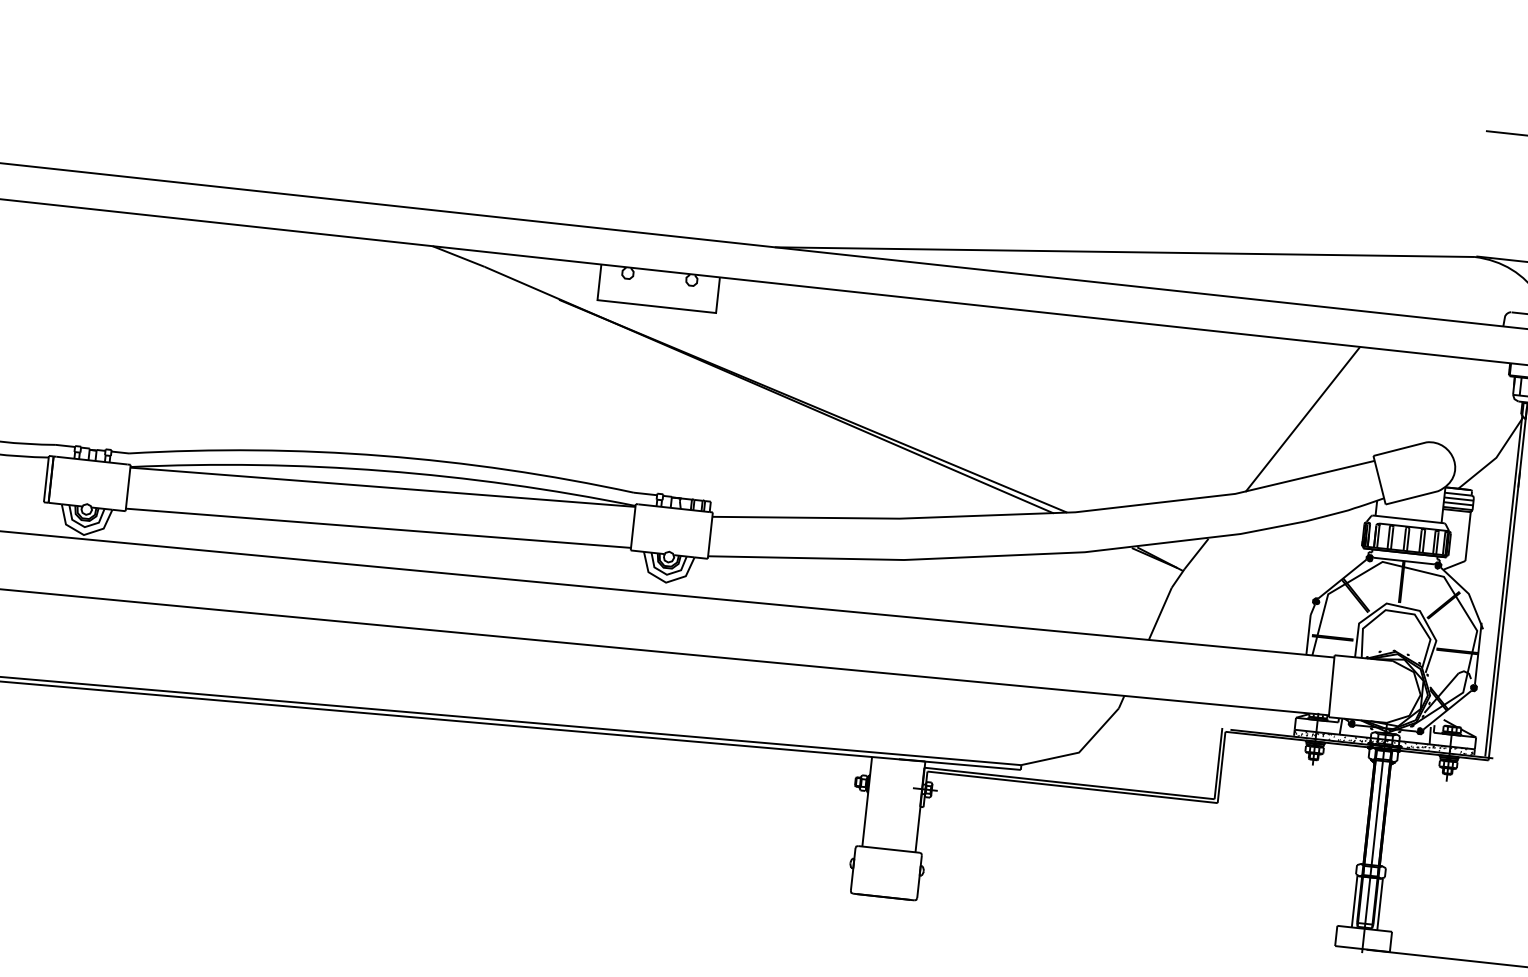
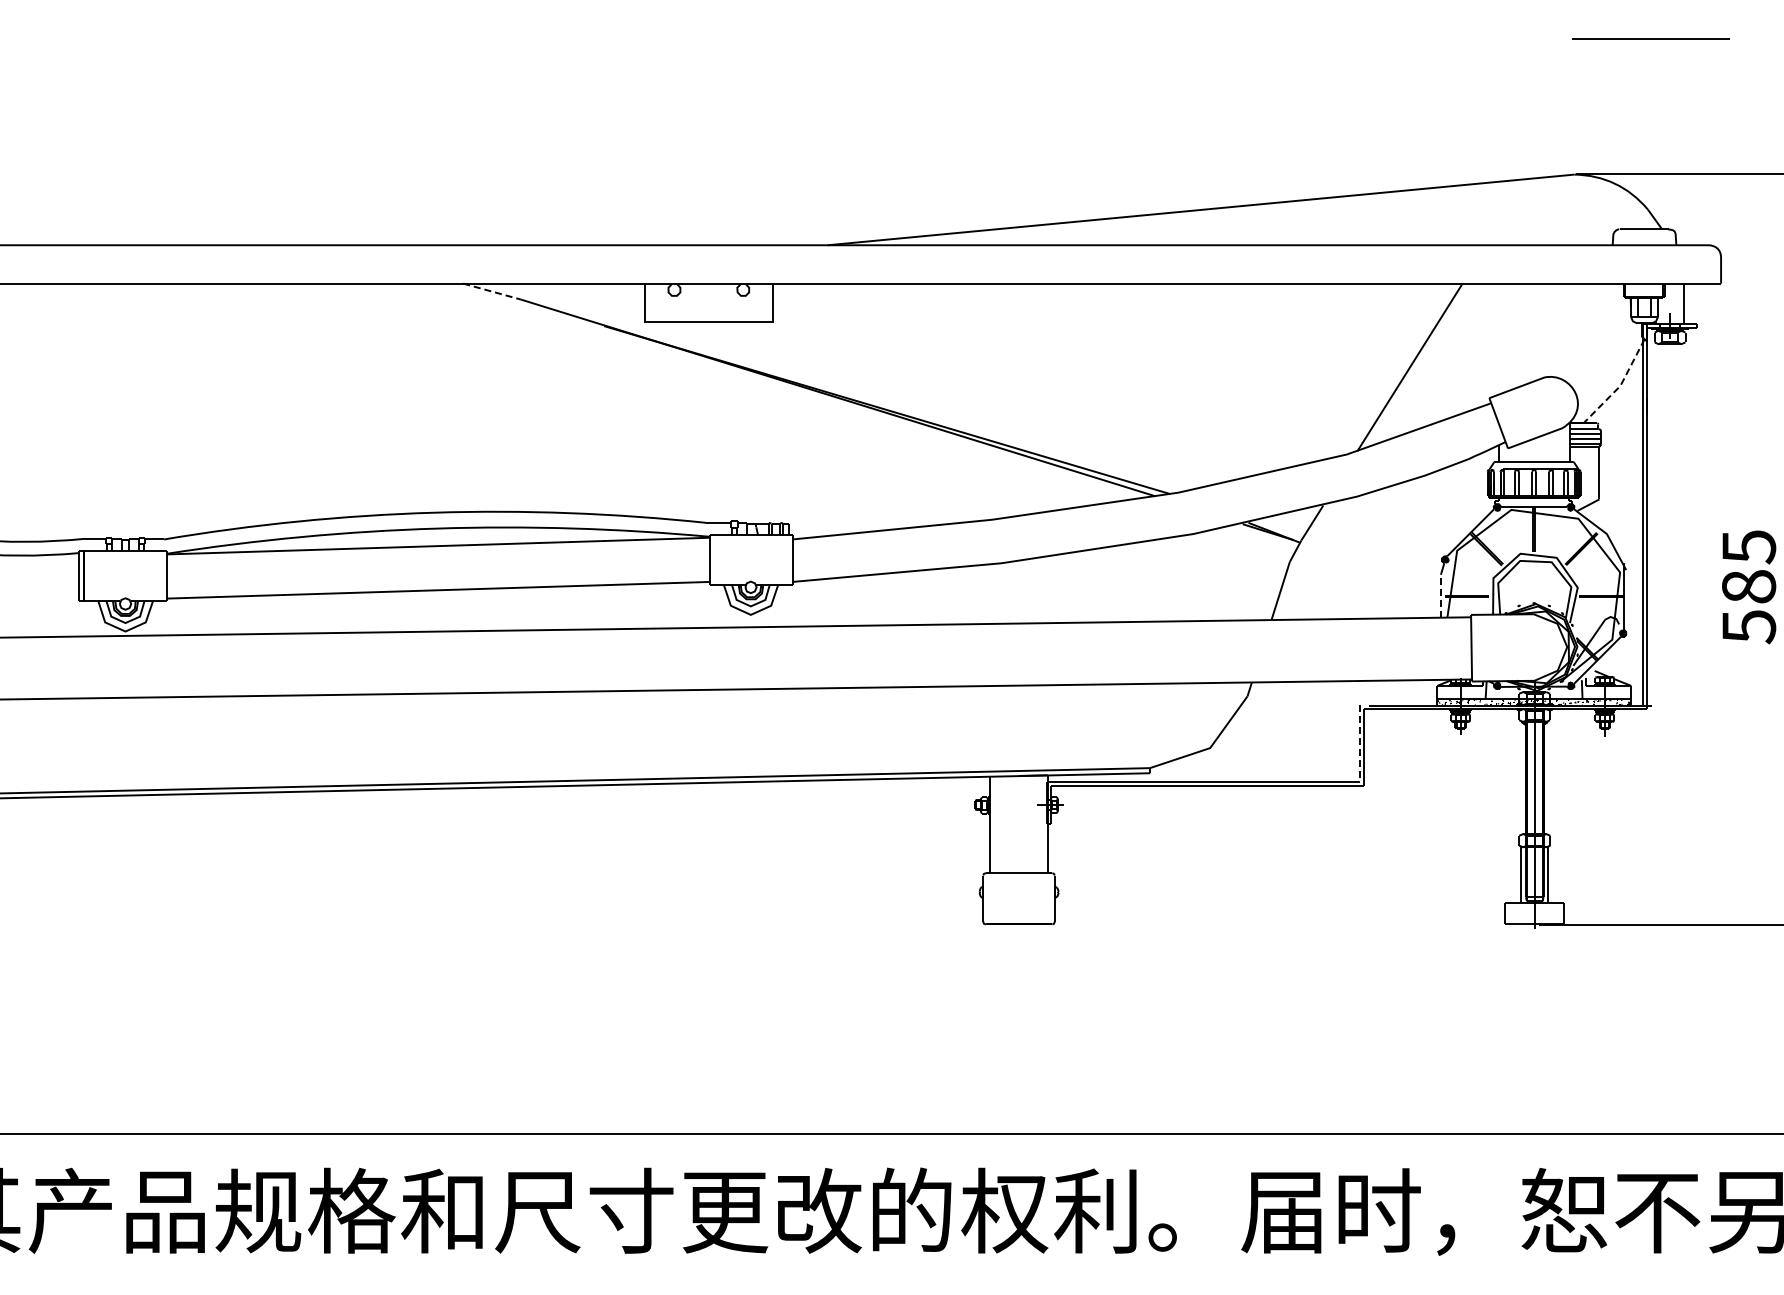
line: (458, 256) -> (492, 291), solid -> dashed
line: (1496, 457) -> (1620, 385), solid -> dashed
line: (1308, 635) -> (1440, 596), solid -> dashed
line: (1217, 764) -> (1359, 744), solid -> dashed

